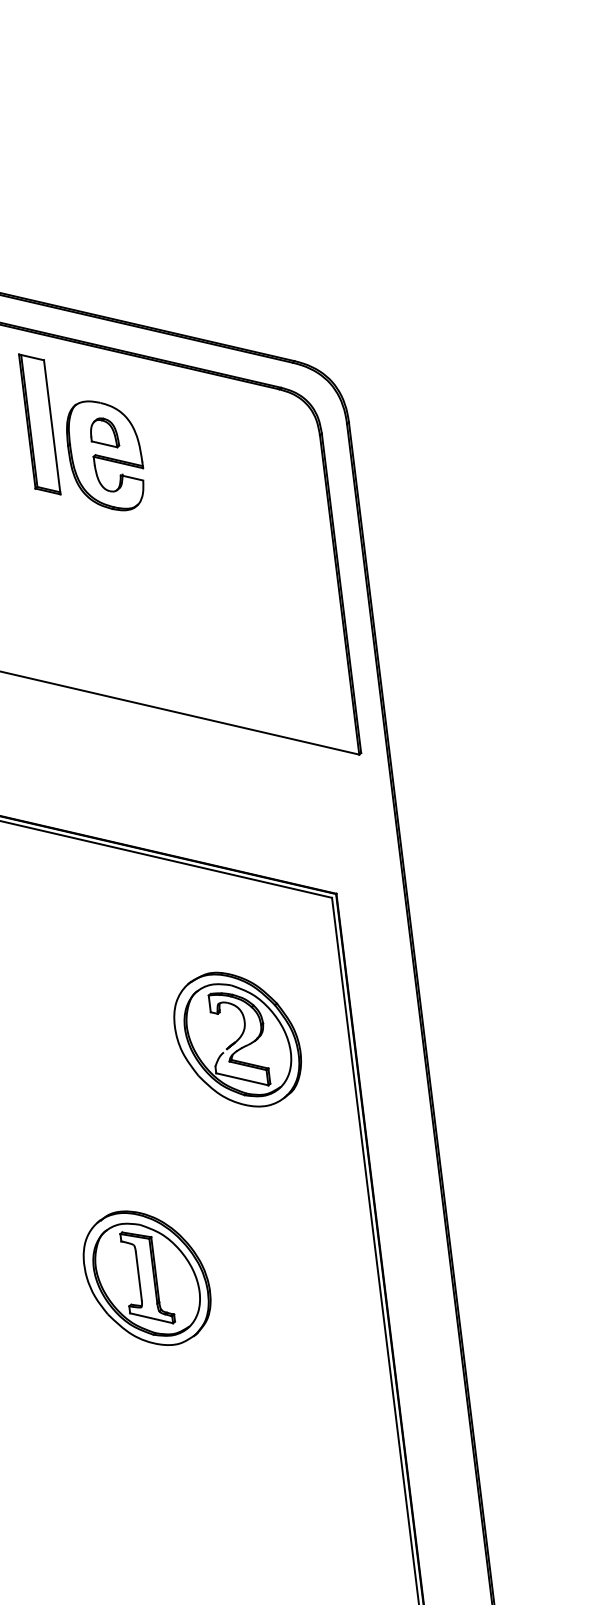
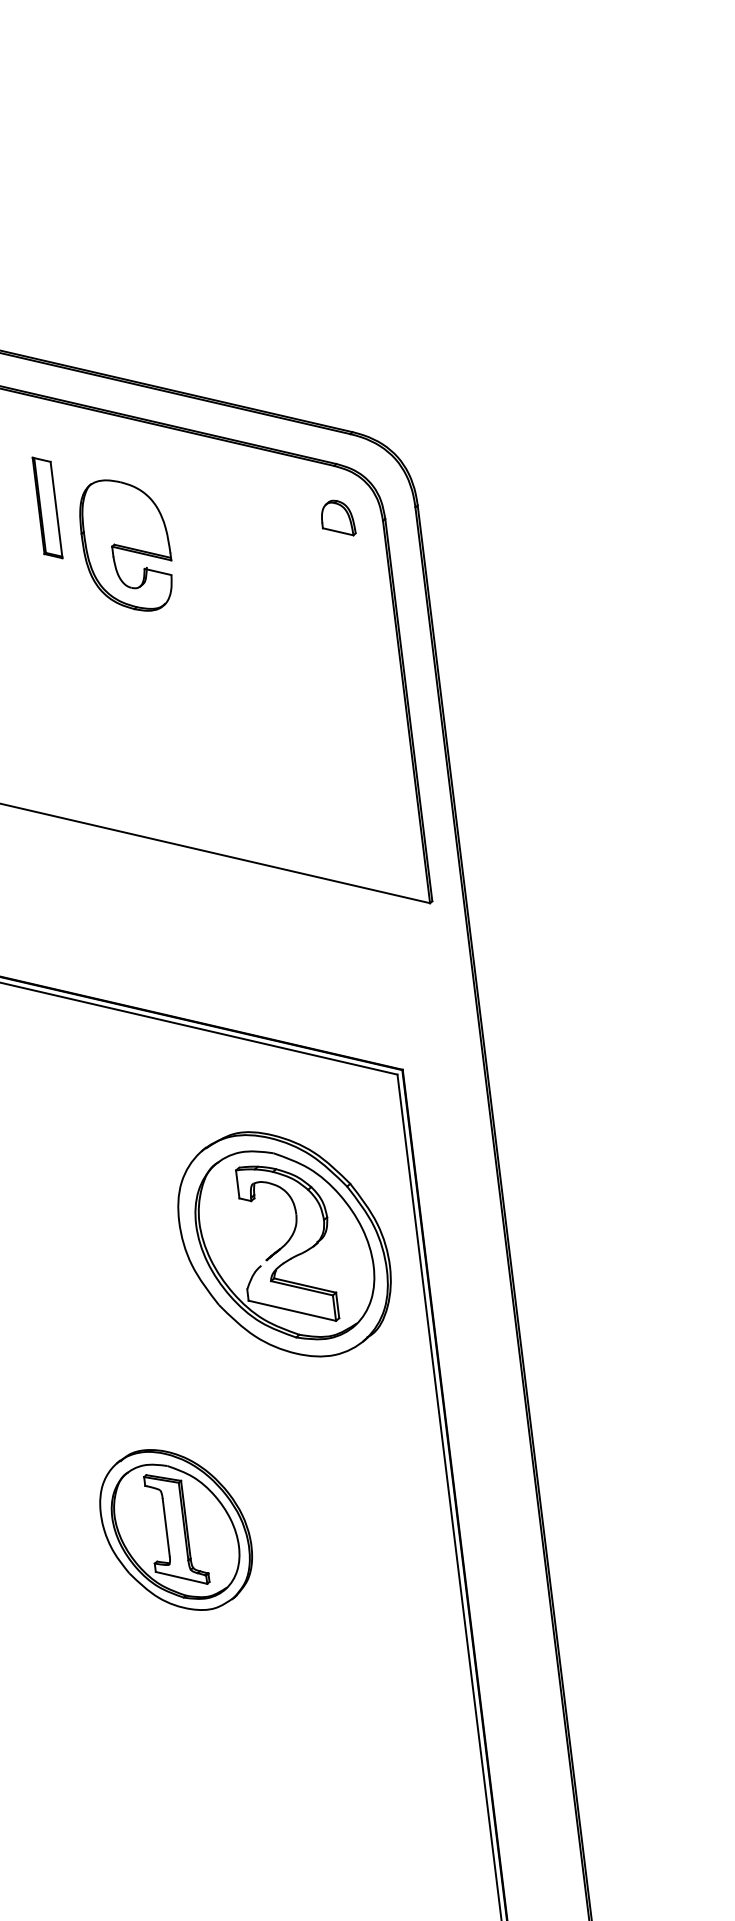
part: (39, 424) -> (47, 507), size x0.6
part: (104, 432) -> (338, 517), moved
part: (237, 1039) -> (284, 1244), size x1.4

